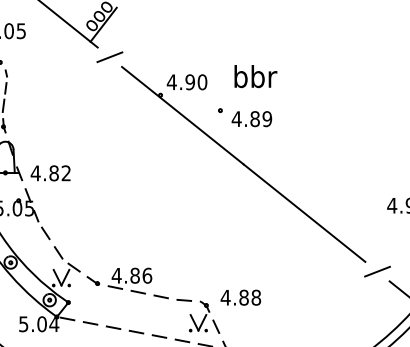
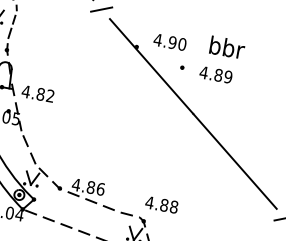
text: (255, 76) -> (227, 47), moved
text: (186, 82) -> (169, 42), moved
text: (251, 119) -> (215, 75), moved
text: (240, 297) -> (161, 204), moved

